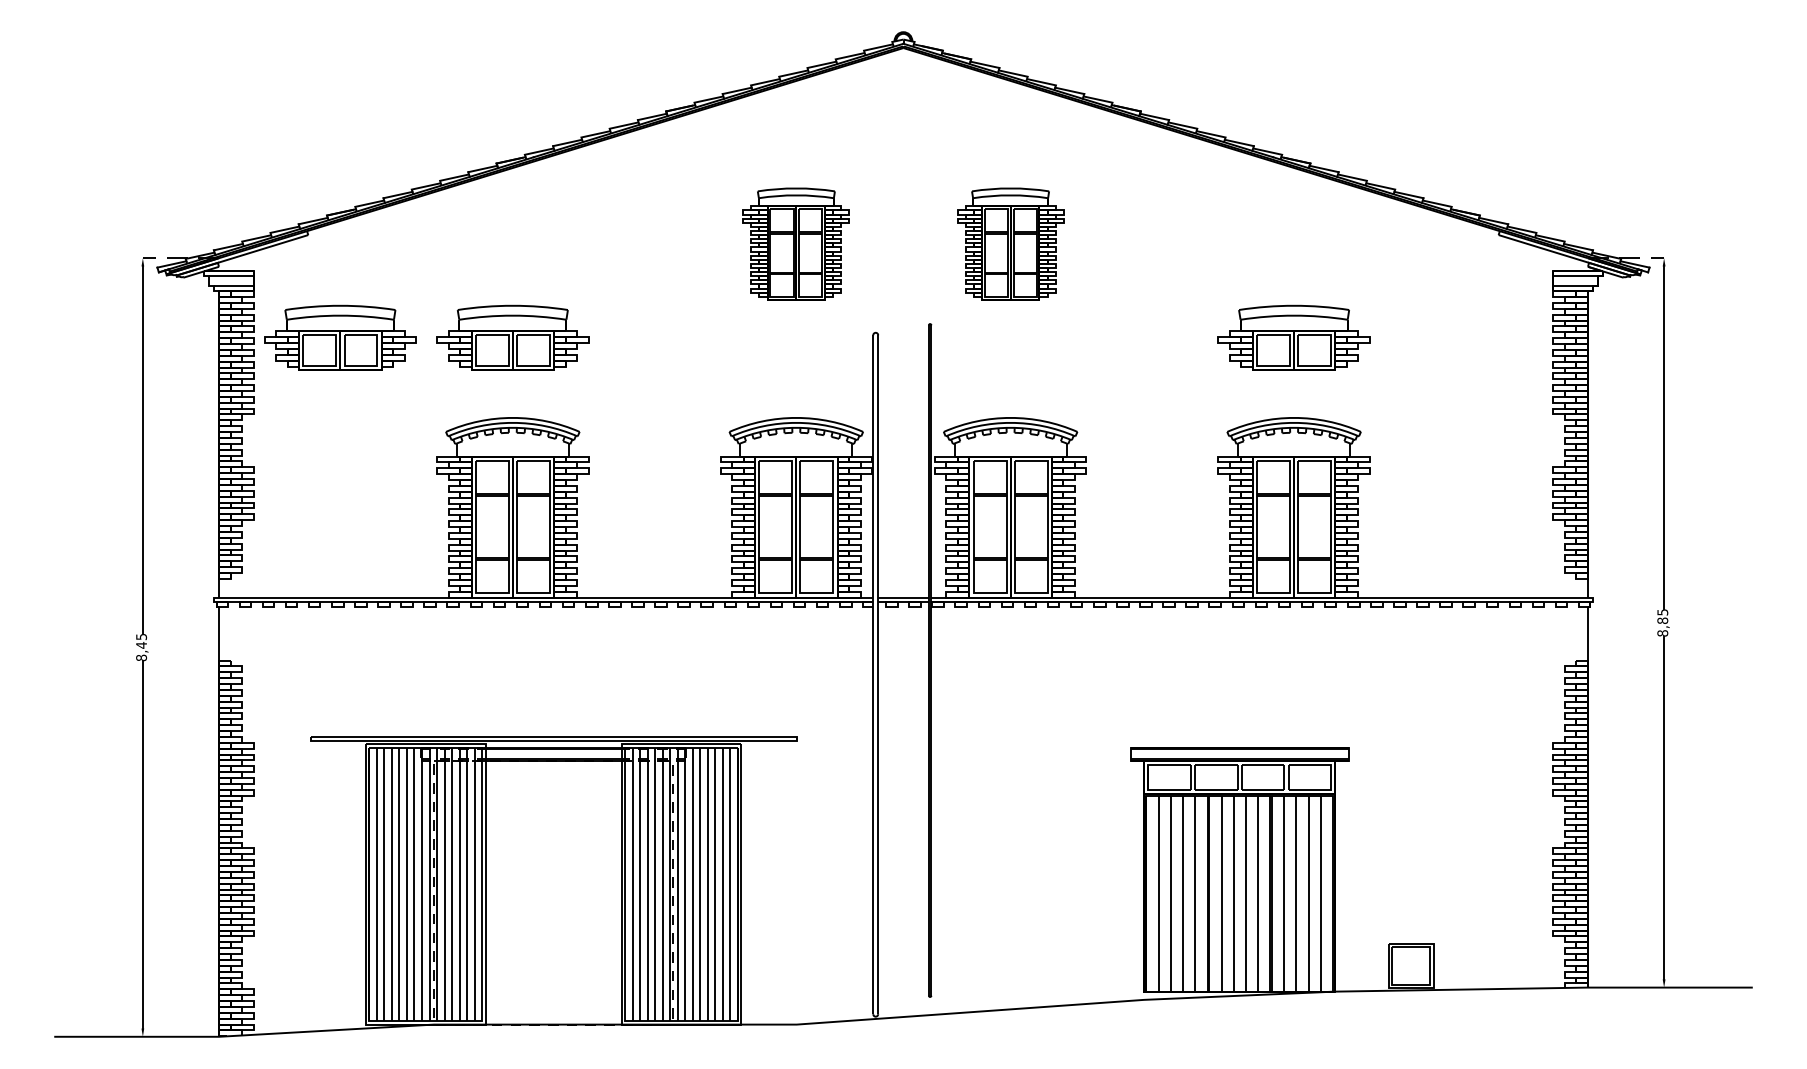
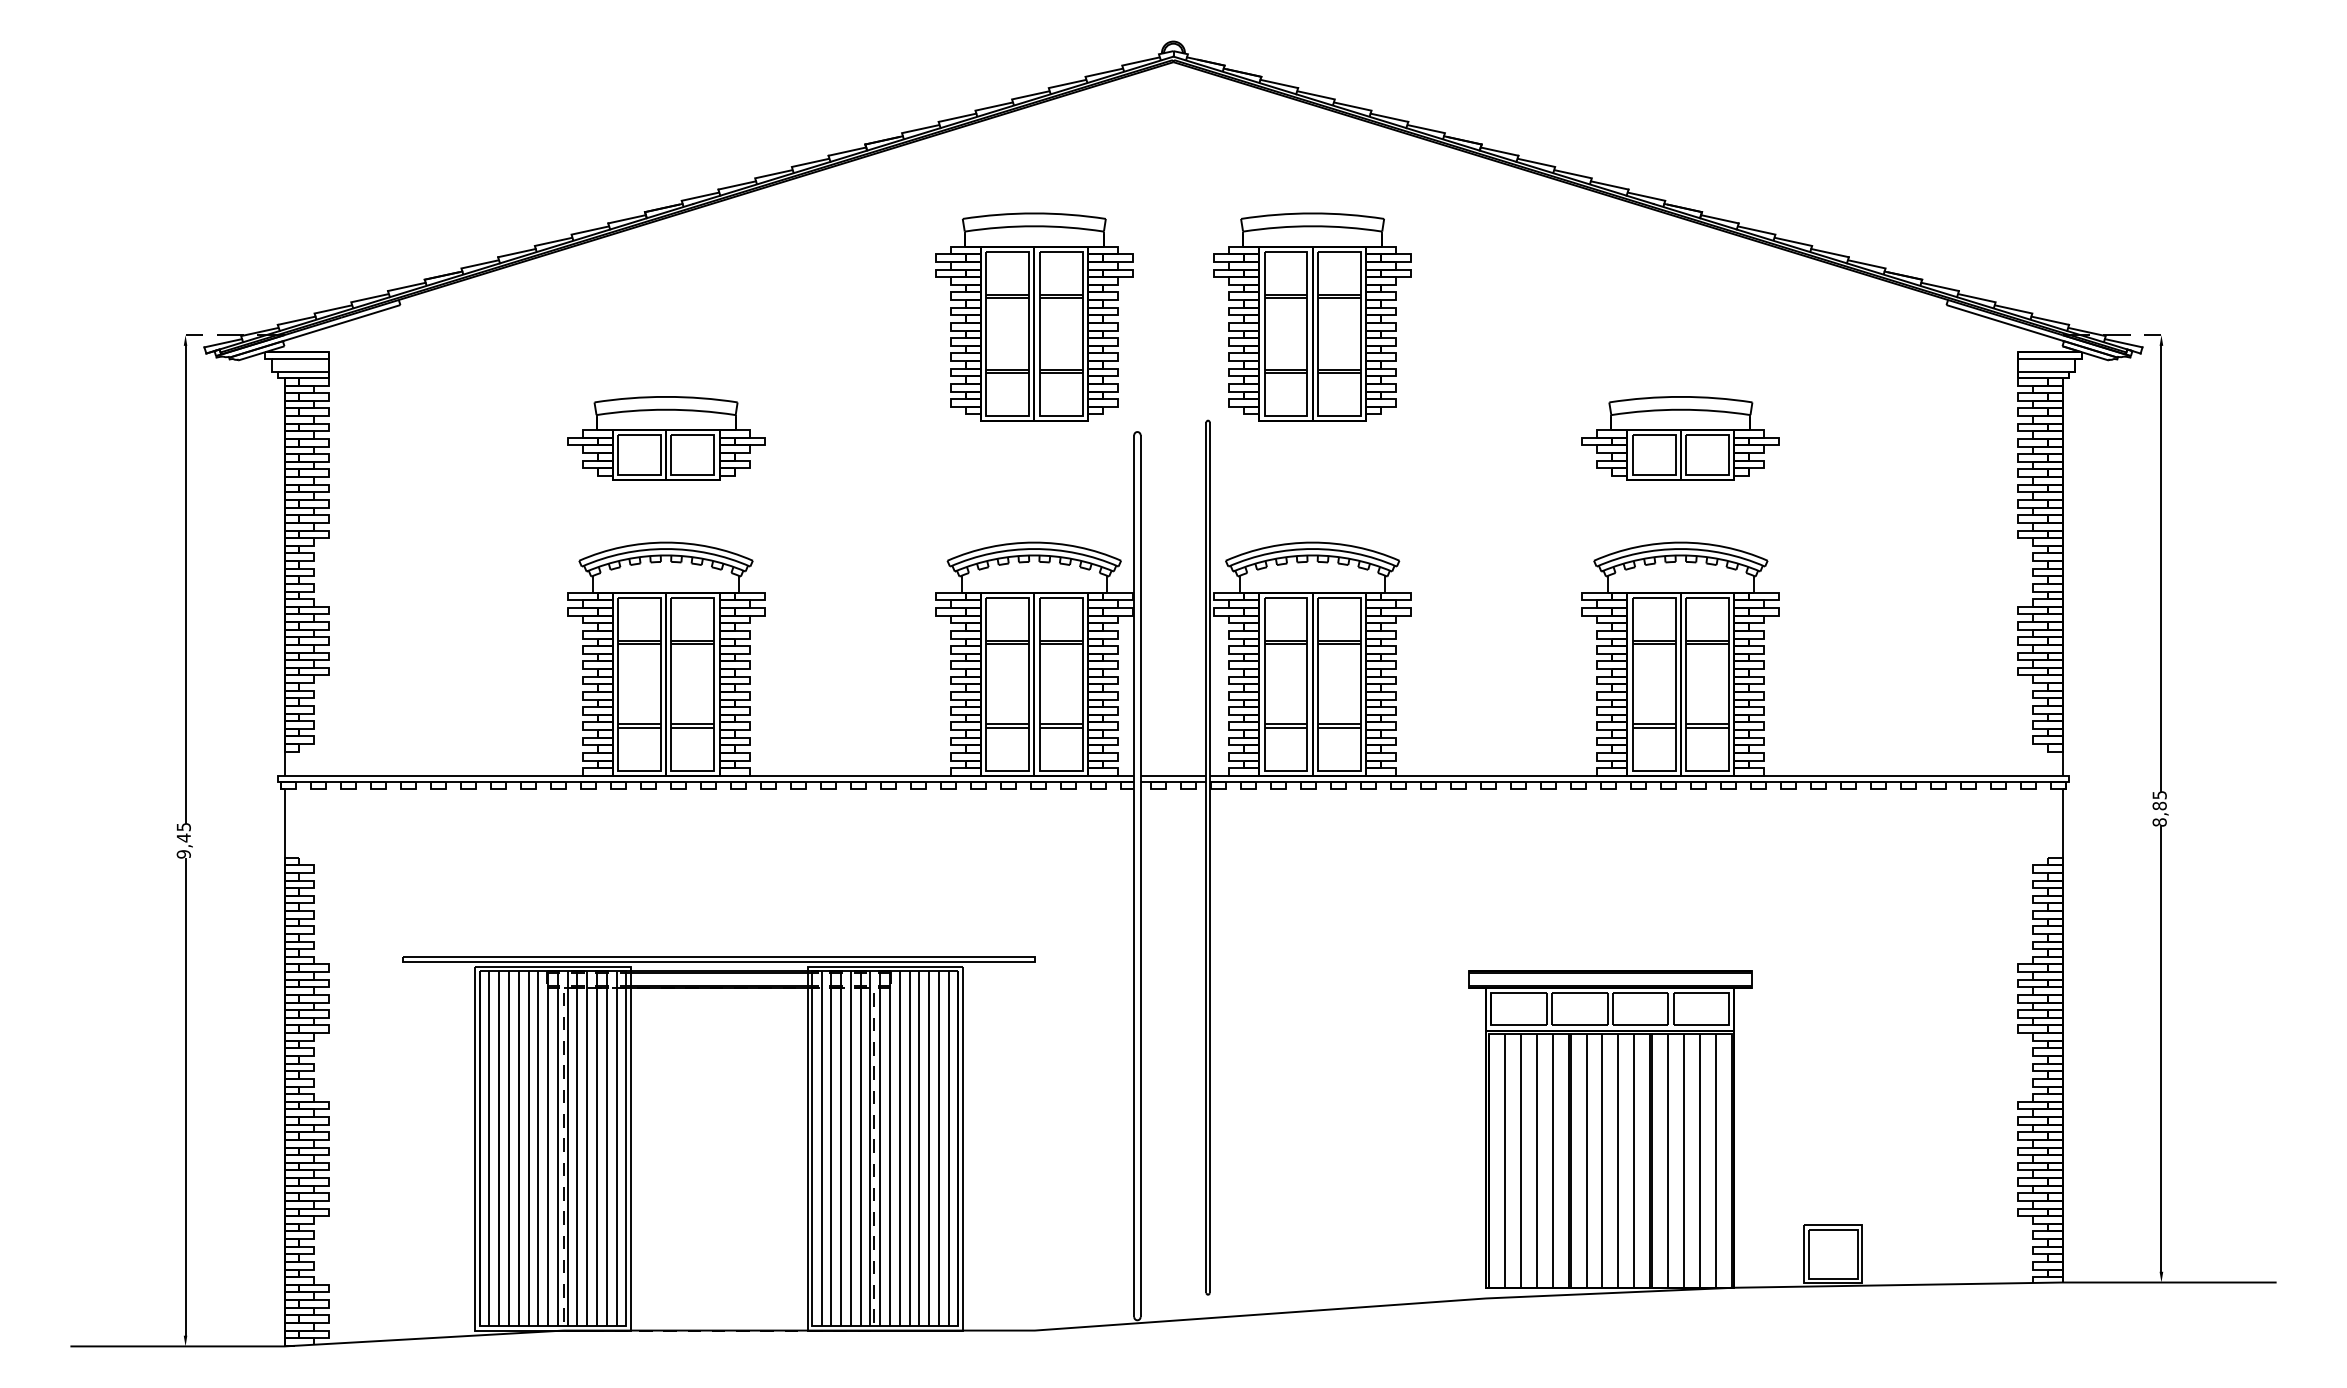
part: (796, 243) -> (1034, 316), size x1.43
part: (1010, 243) -> (1312, 316), size x1.43
part: (340, 337) -> (442, 438), removed
text: (141, 658) -> (183, 854), 8,45 -> 9,45

